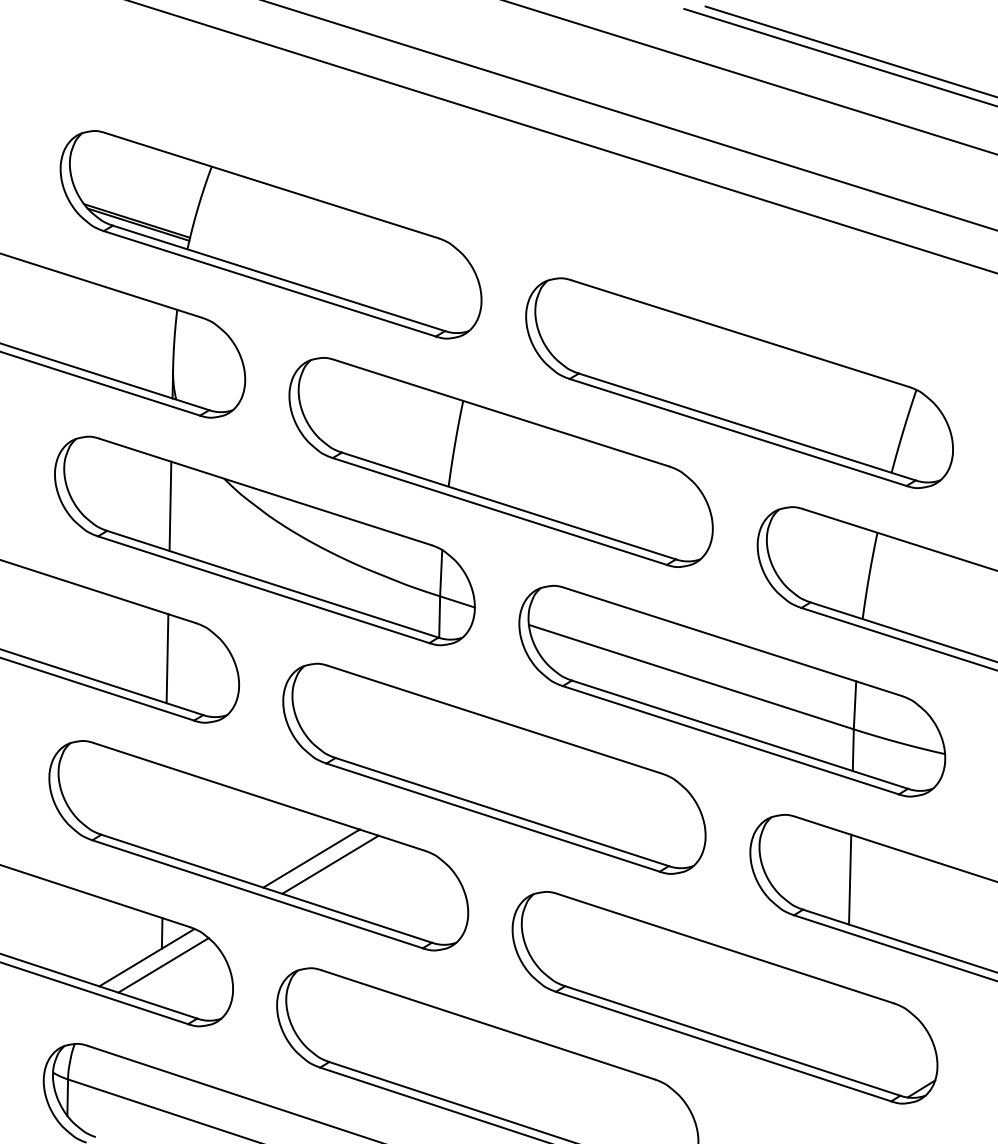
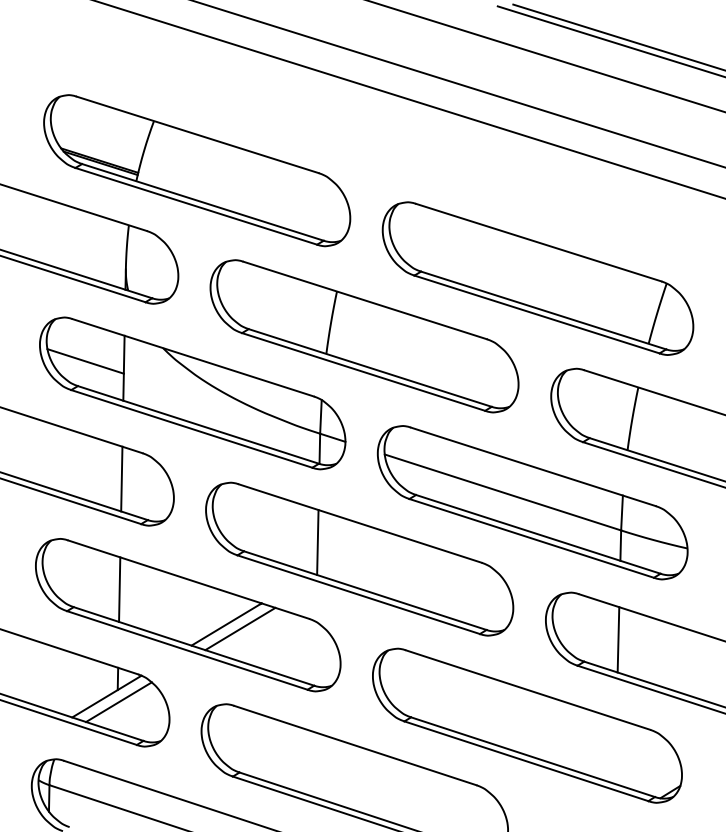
line: (117, 497) -> (85, 361), added
line: (436, 745) -> (317, 542), added
line: (164, 810) -> (119, 589), added

